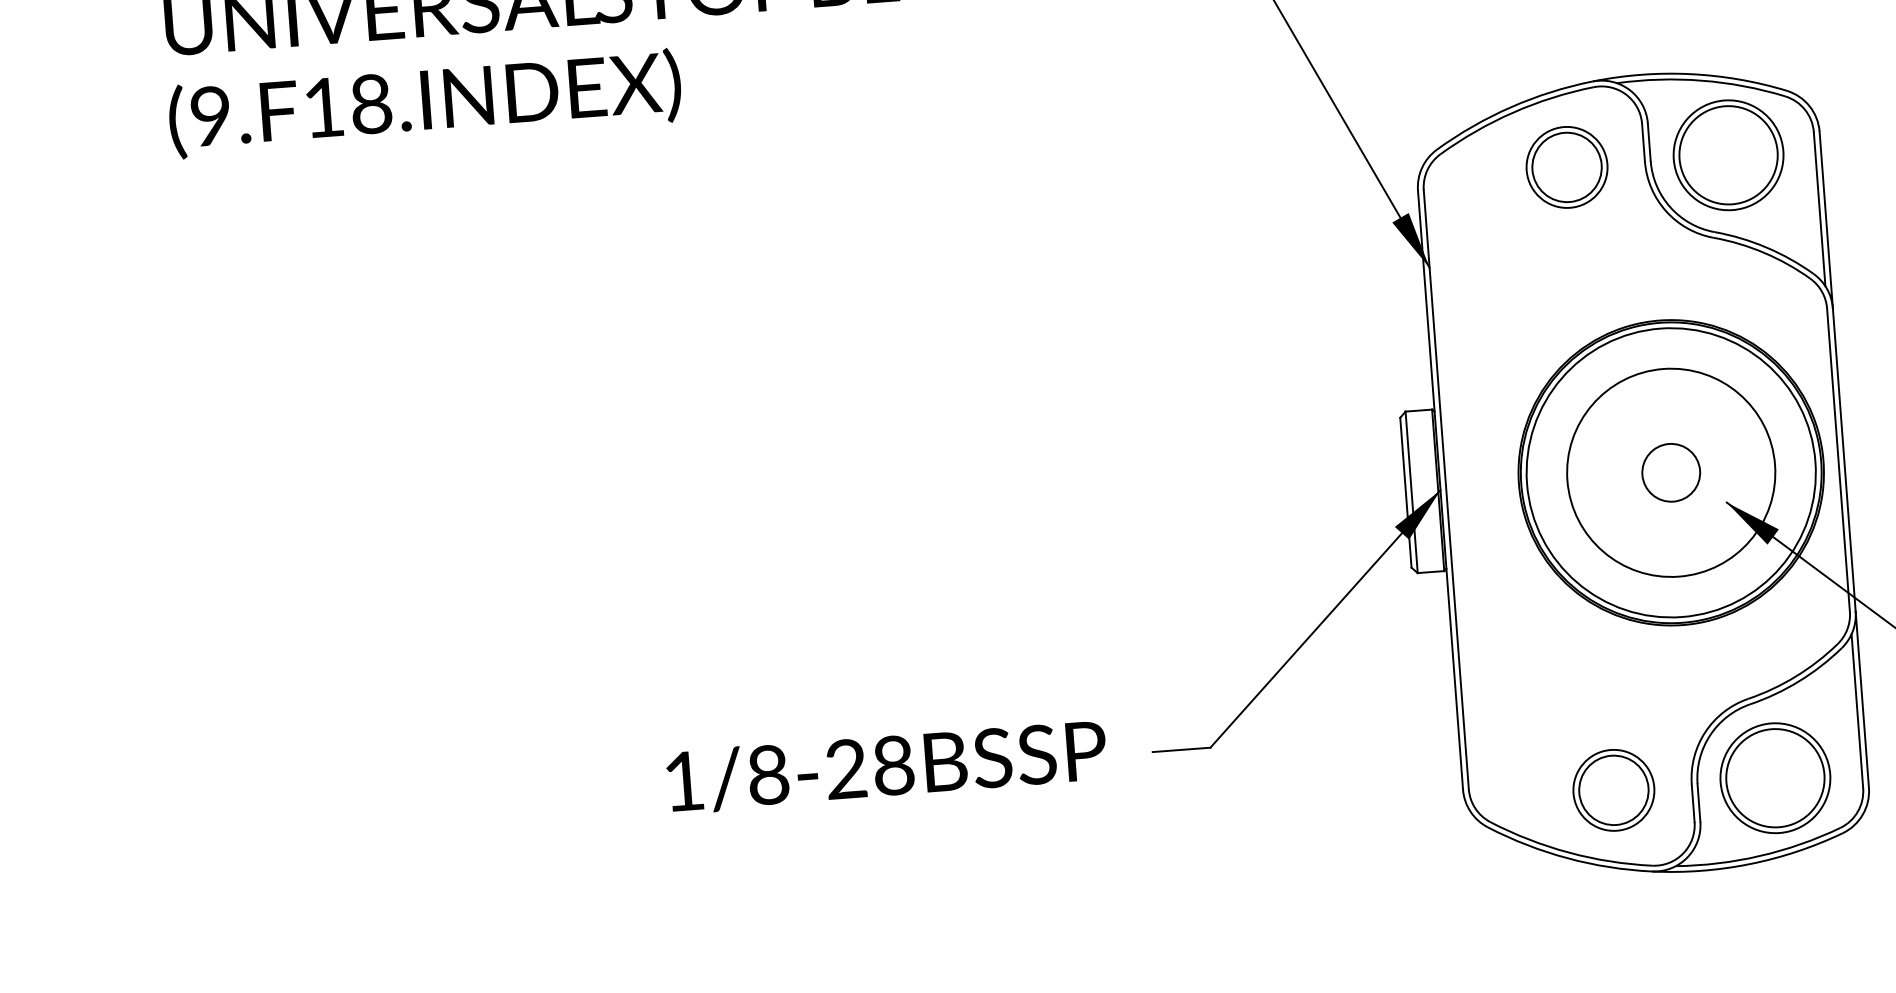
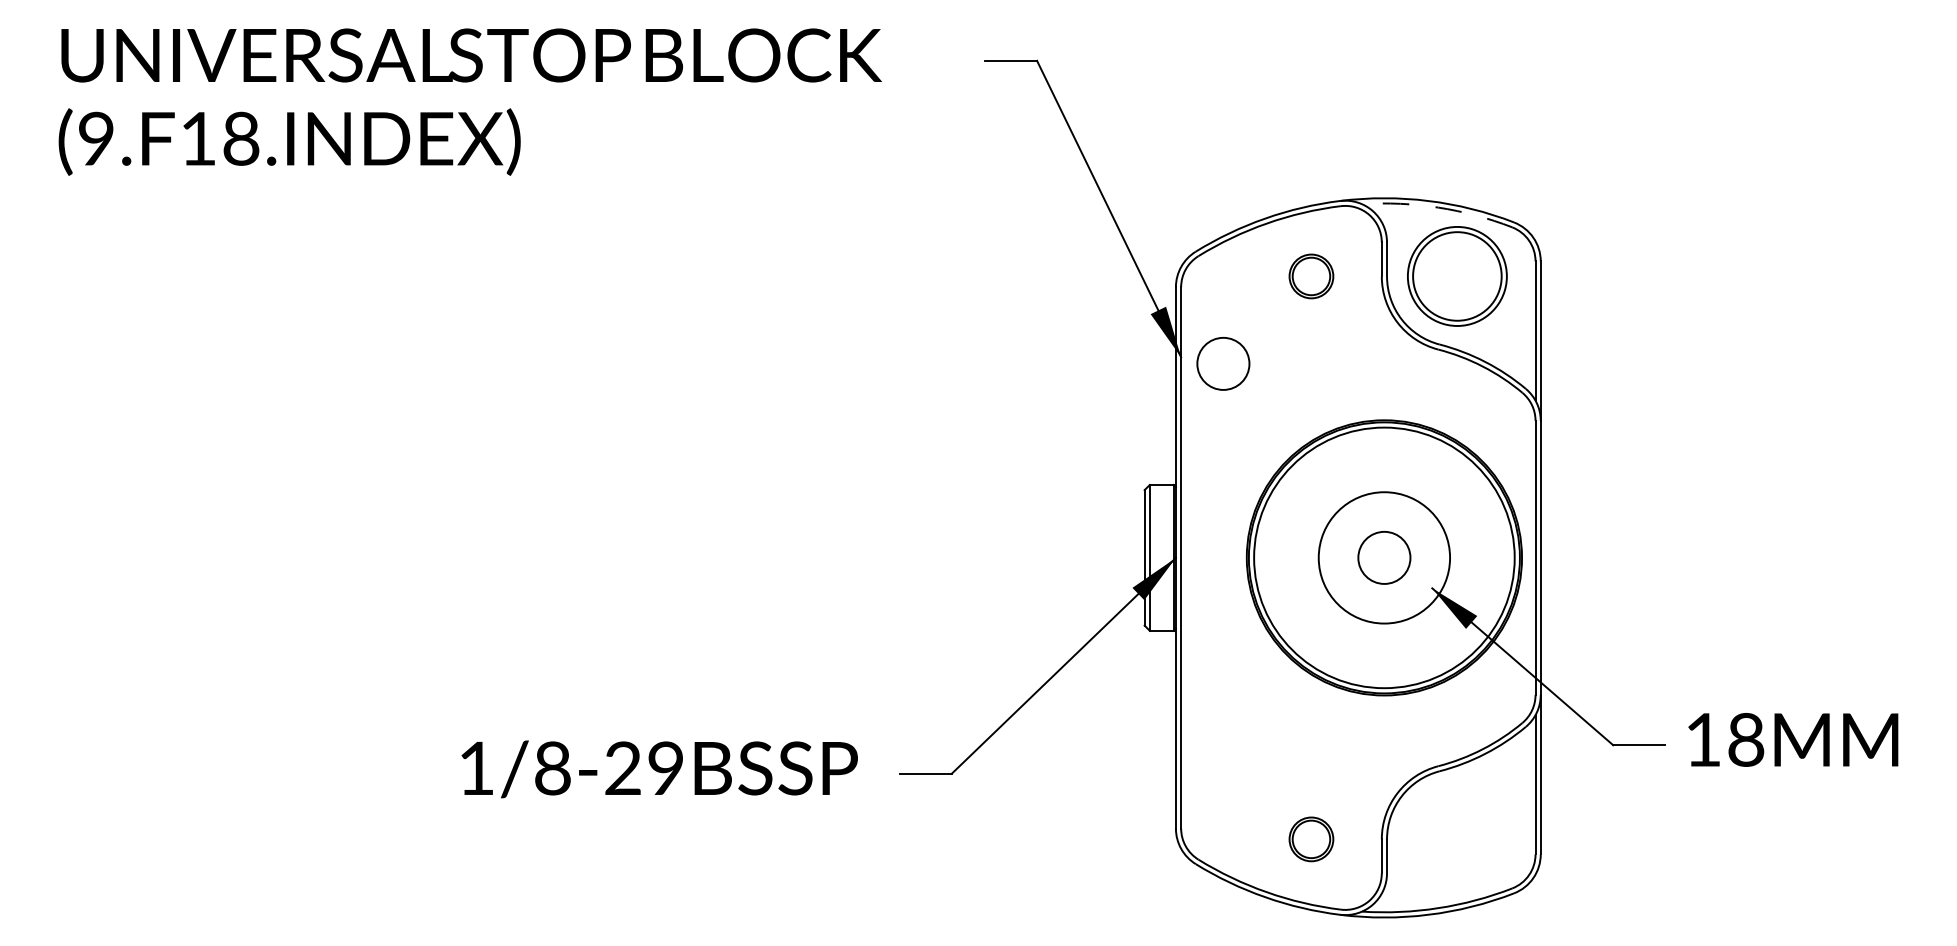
arc: (1701, 80) -> (1438, 207), solid -> dashed
part: (1567, 167) -> (1311, 276), size x0.6
circle: (1476, 271) -> (1223, 363), added
circle: (1671, 472) -> (1384, 557), size x0.7
text: (893, 766) -> (665, 769), 1/8-28 -> 1/8-29
part: (1775, 778) -> (1457, 839), removed
part: (1613, 790) -> (1311, 839), size x0.6

